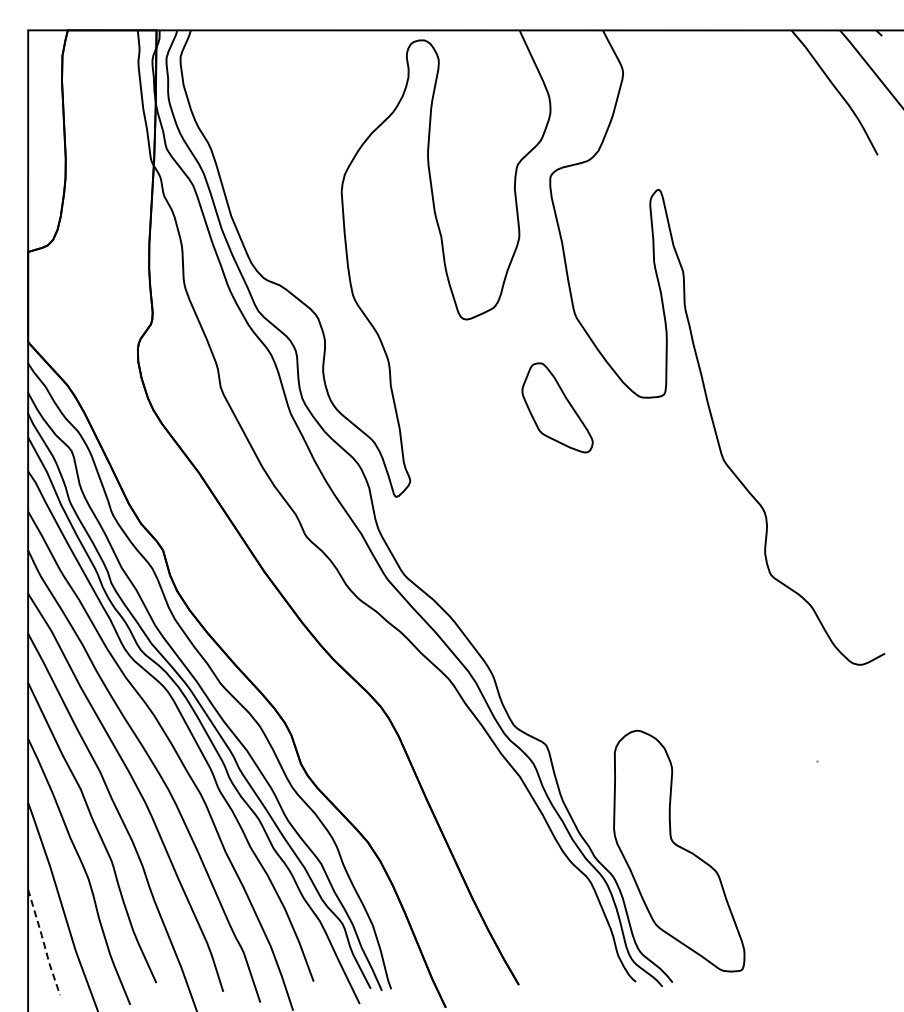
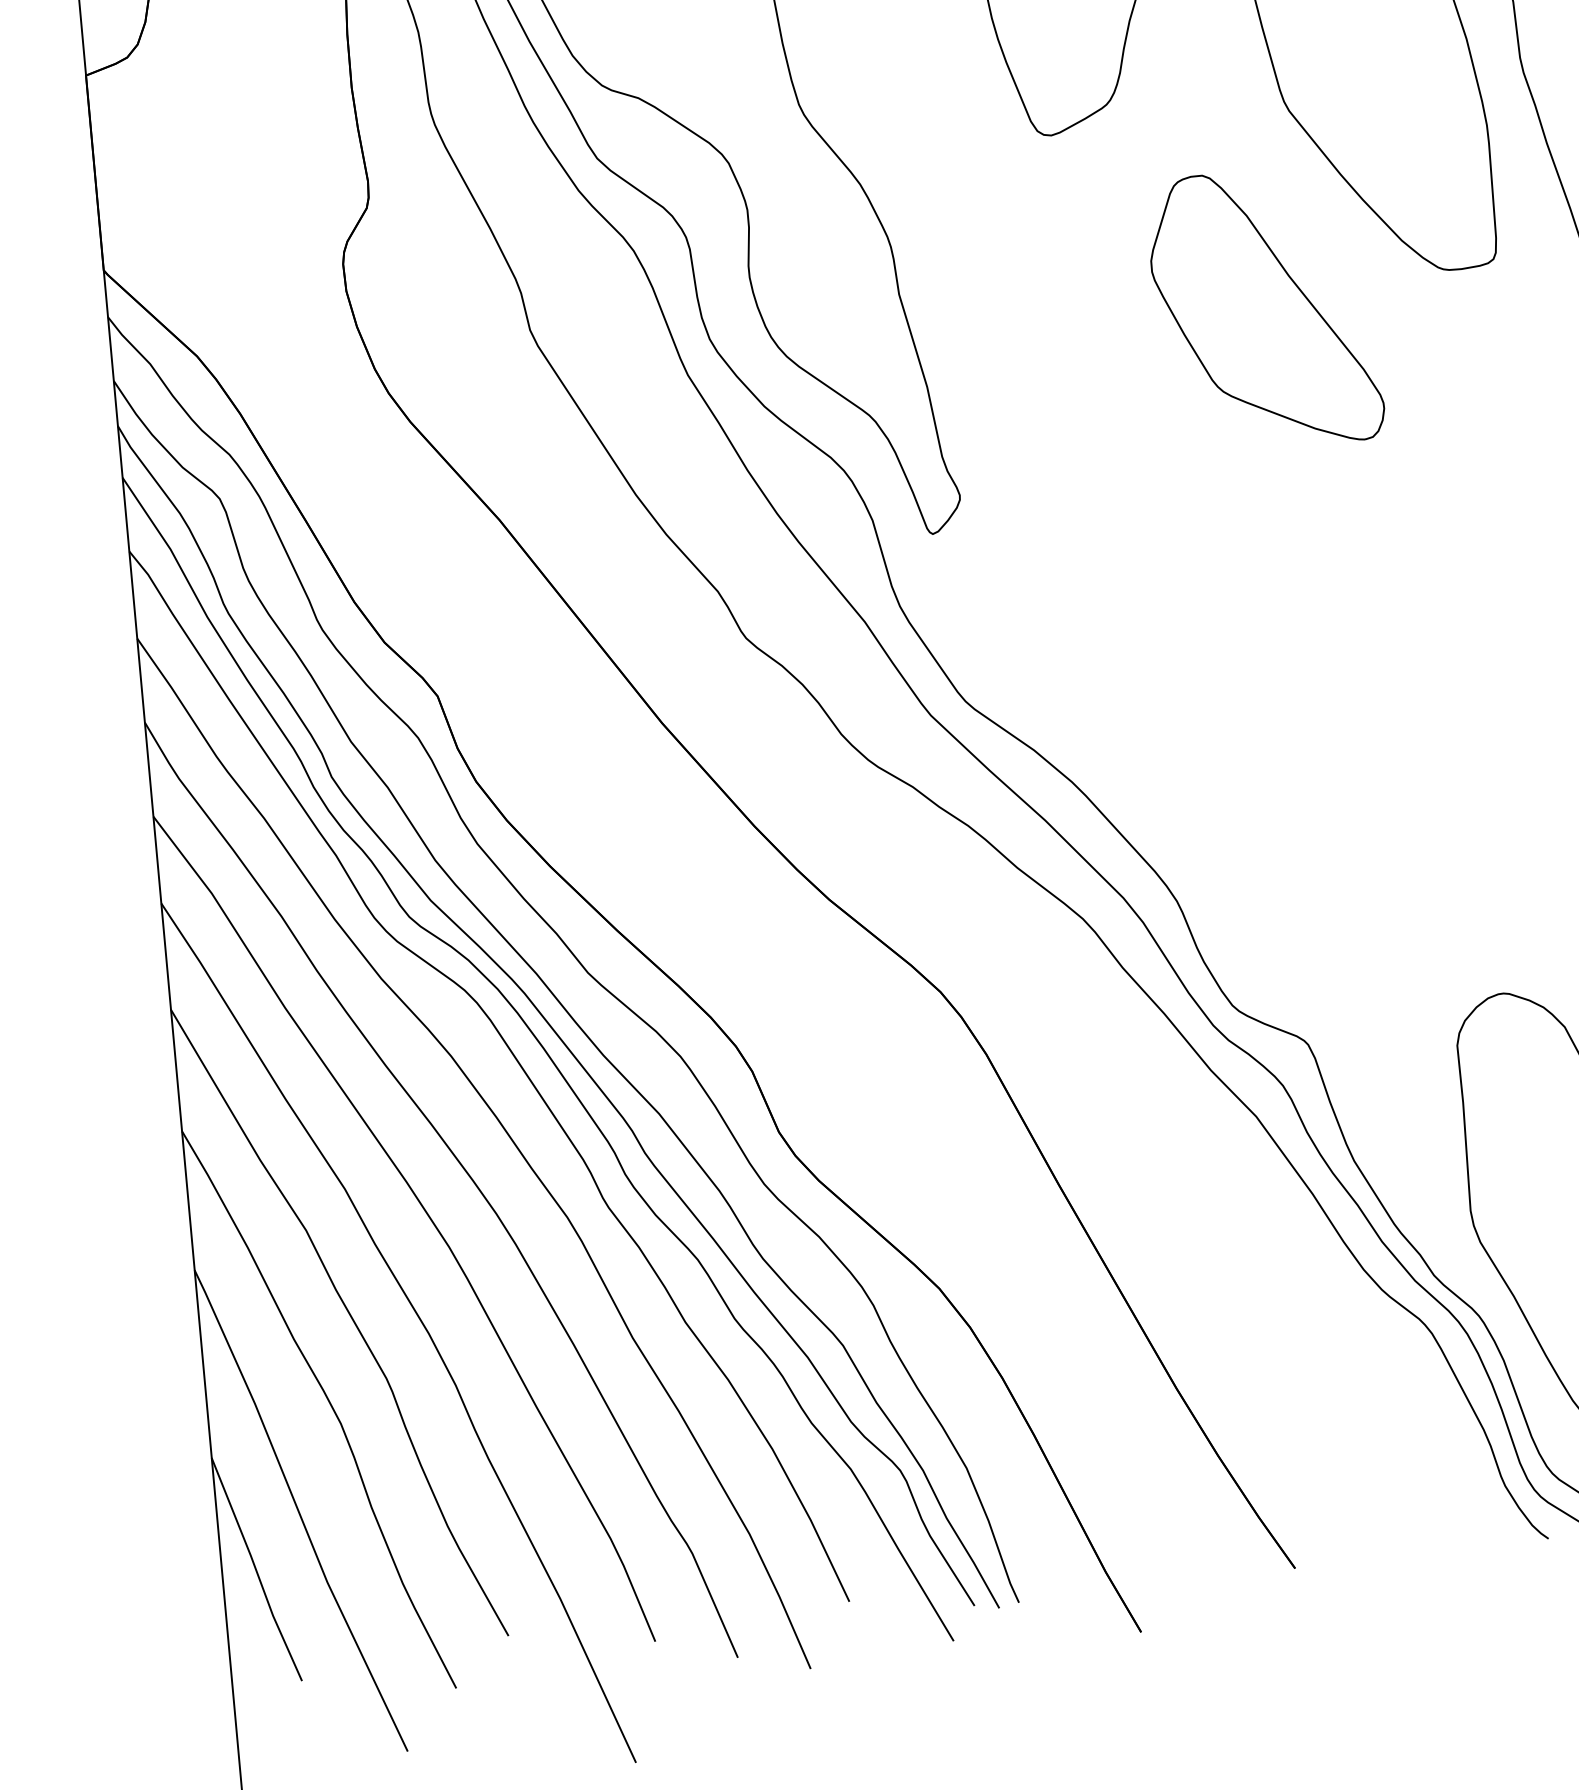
part: (557, 407) -> (1264, 308), size x1.43
line: (43, 942) -> (255, 1570), dashed -> solid

